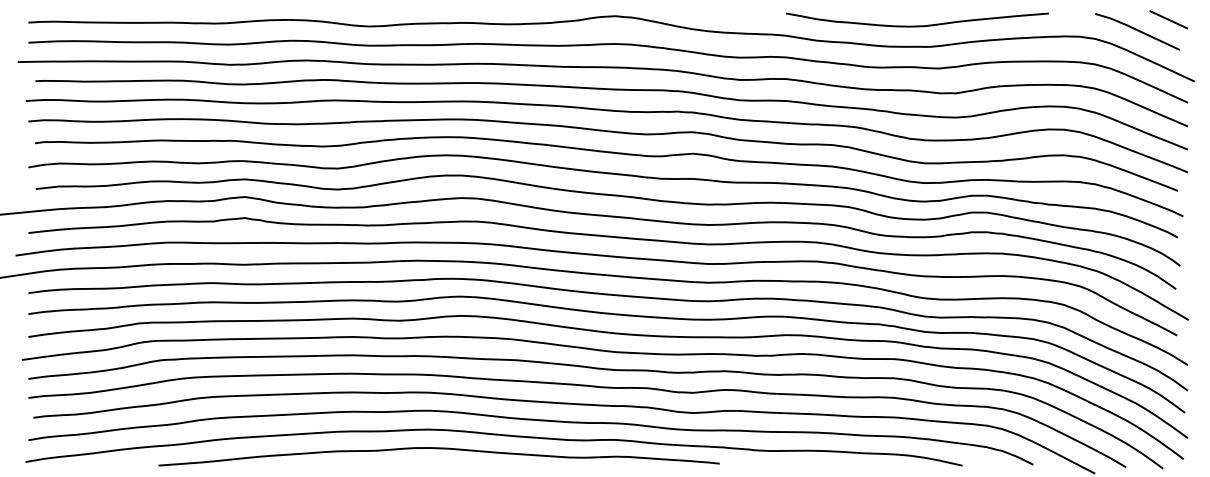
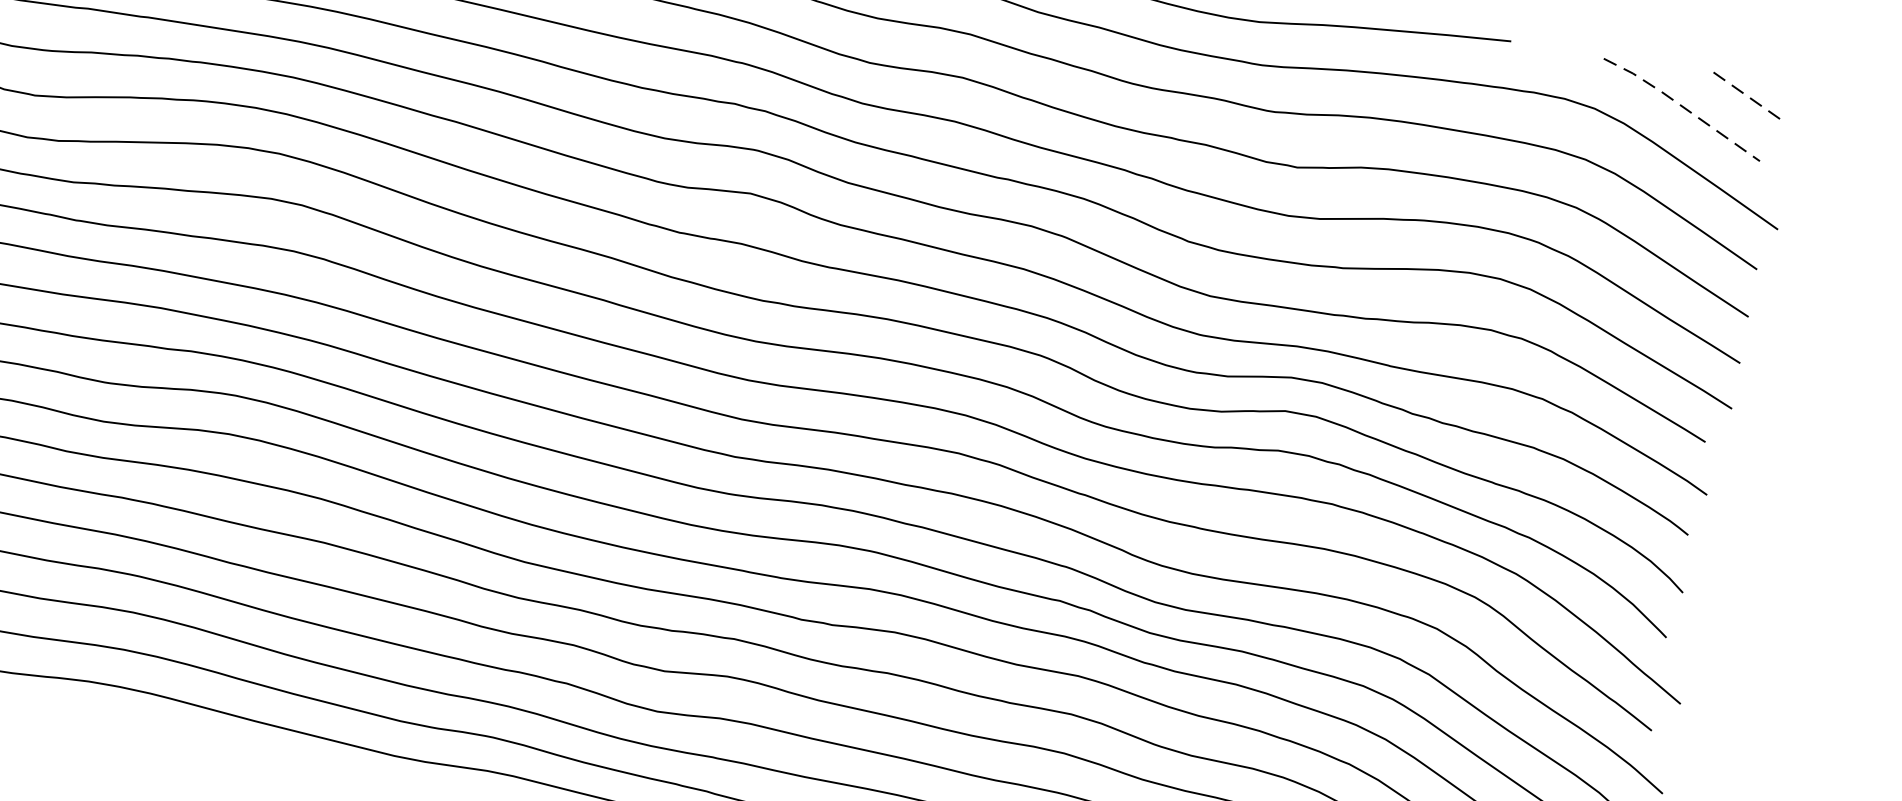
line: (1169, 20) -> (1749, 98), solid -> dashed
line: (1136, 29) -> (1680, 104), solid -> dashed

